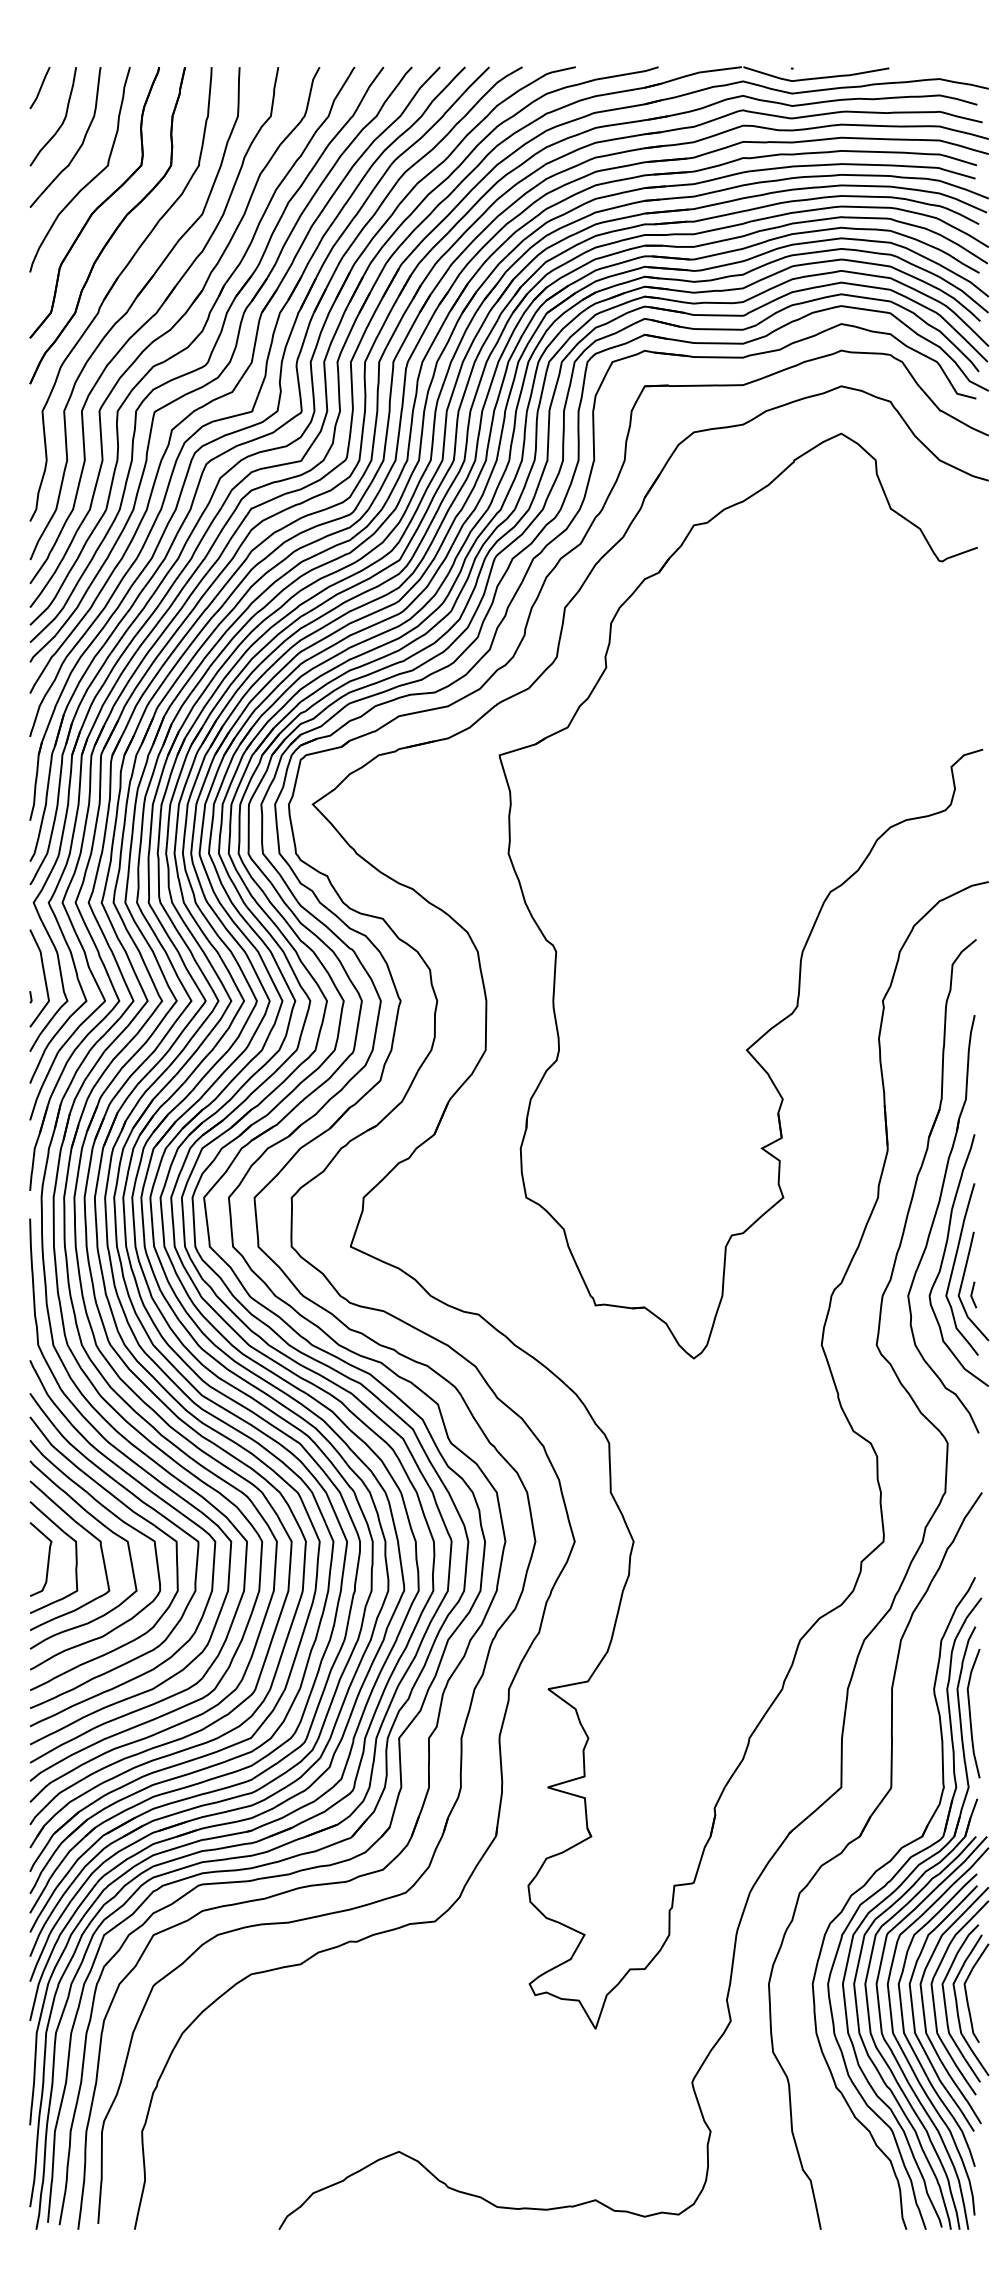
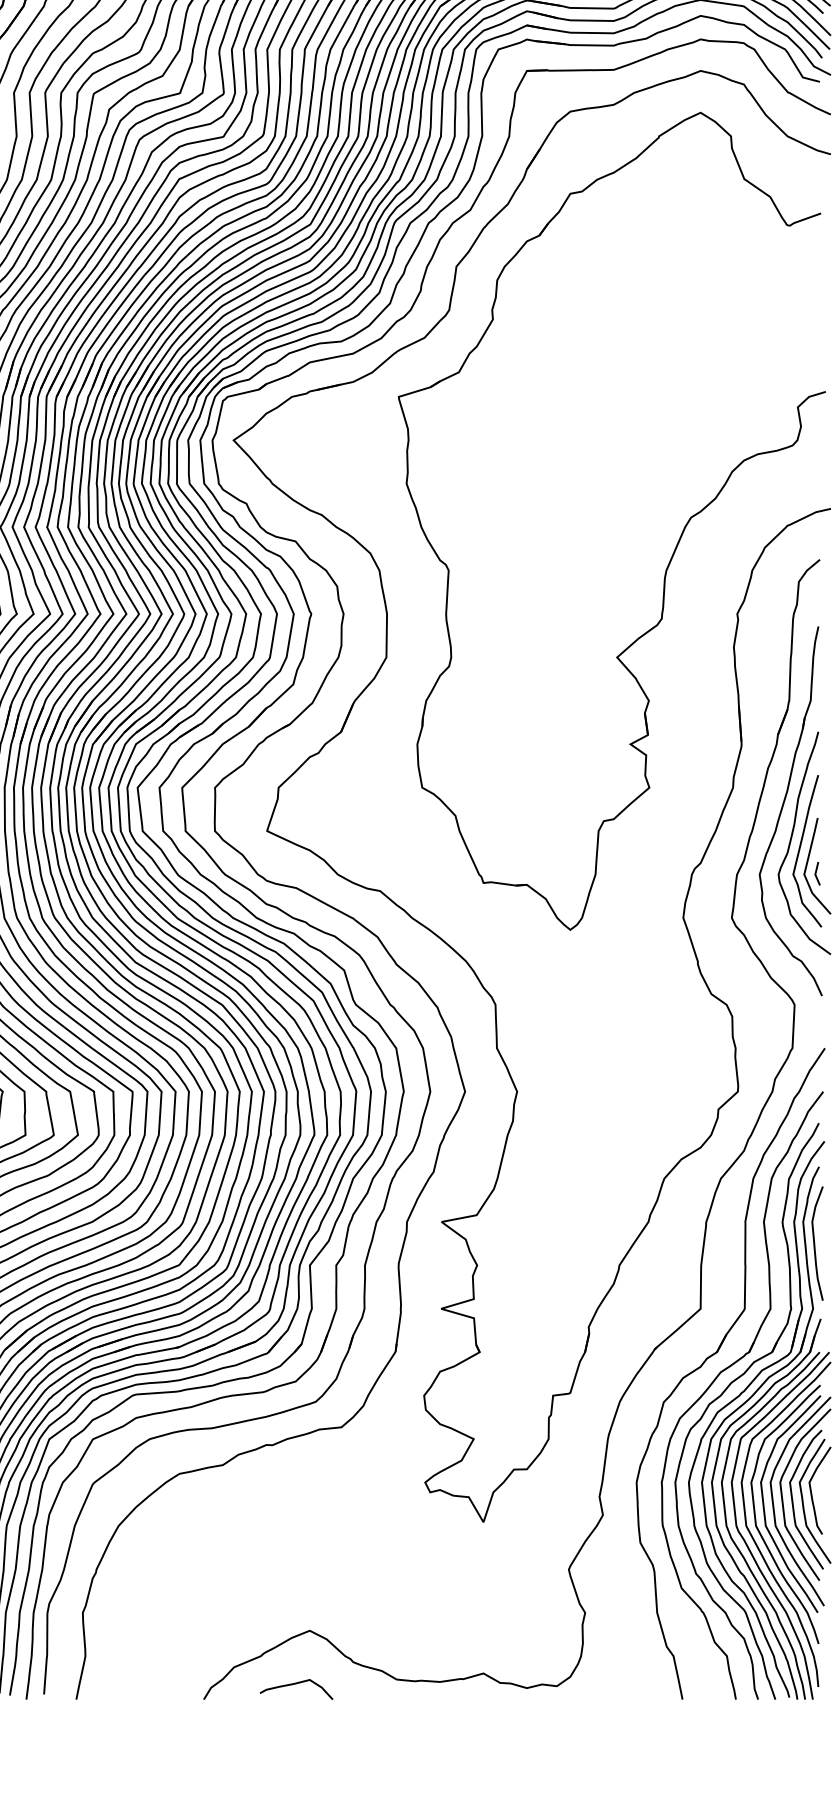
part: (870, 1856) -> (726, 1369), added
curve: (380, 2213) -> (293, 1685), added

